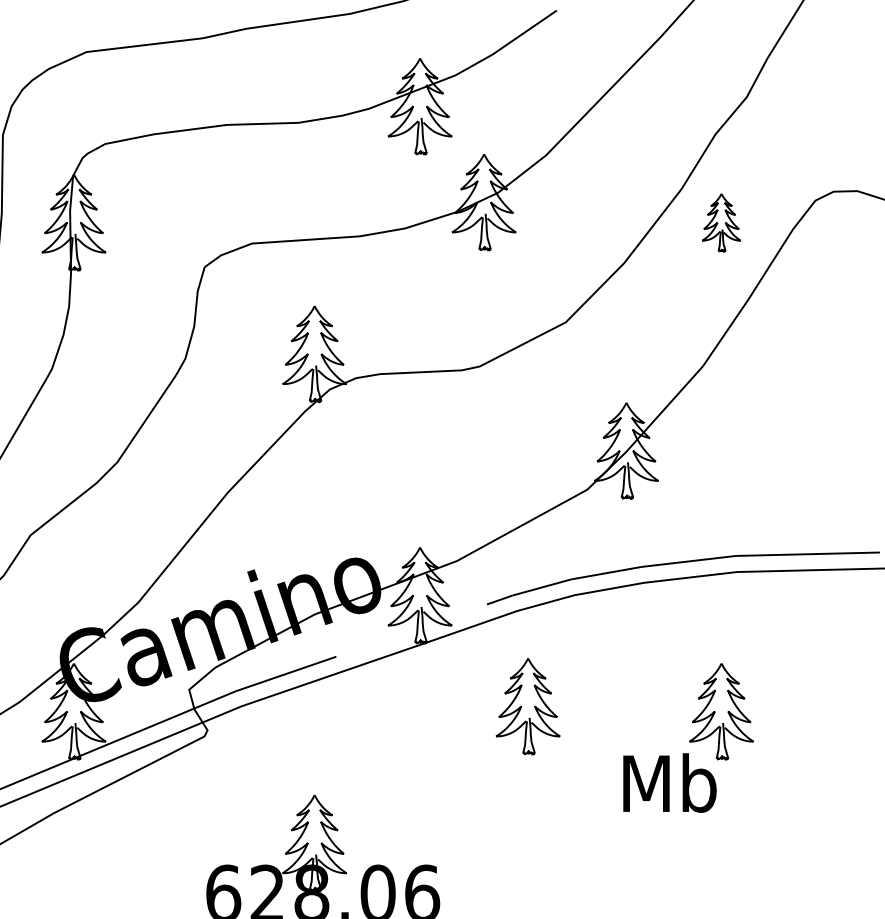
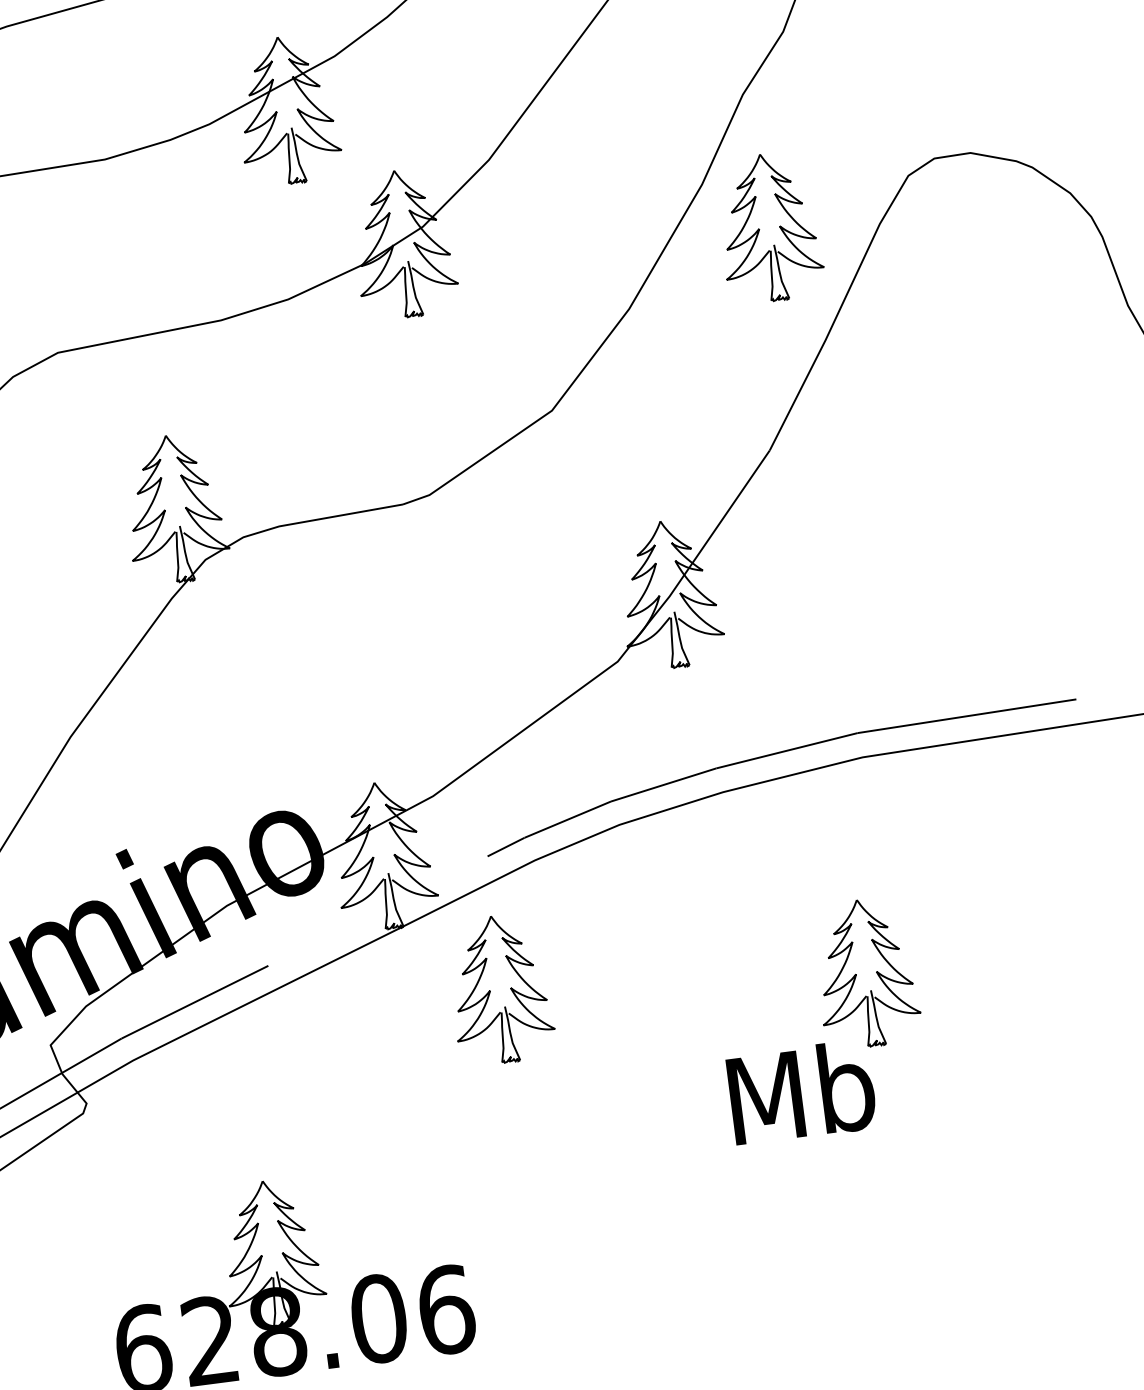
part: (721, 222) -> (769, 227), size x1.67
part: (527, 706) -> (499, 989), moved

